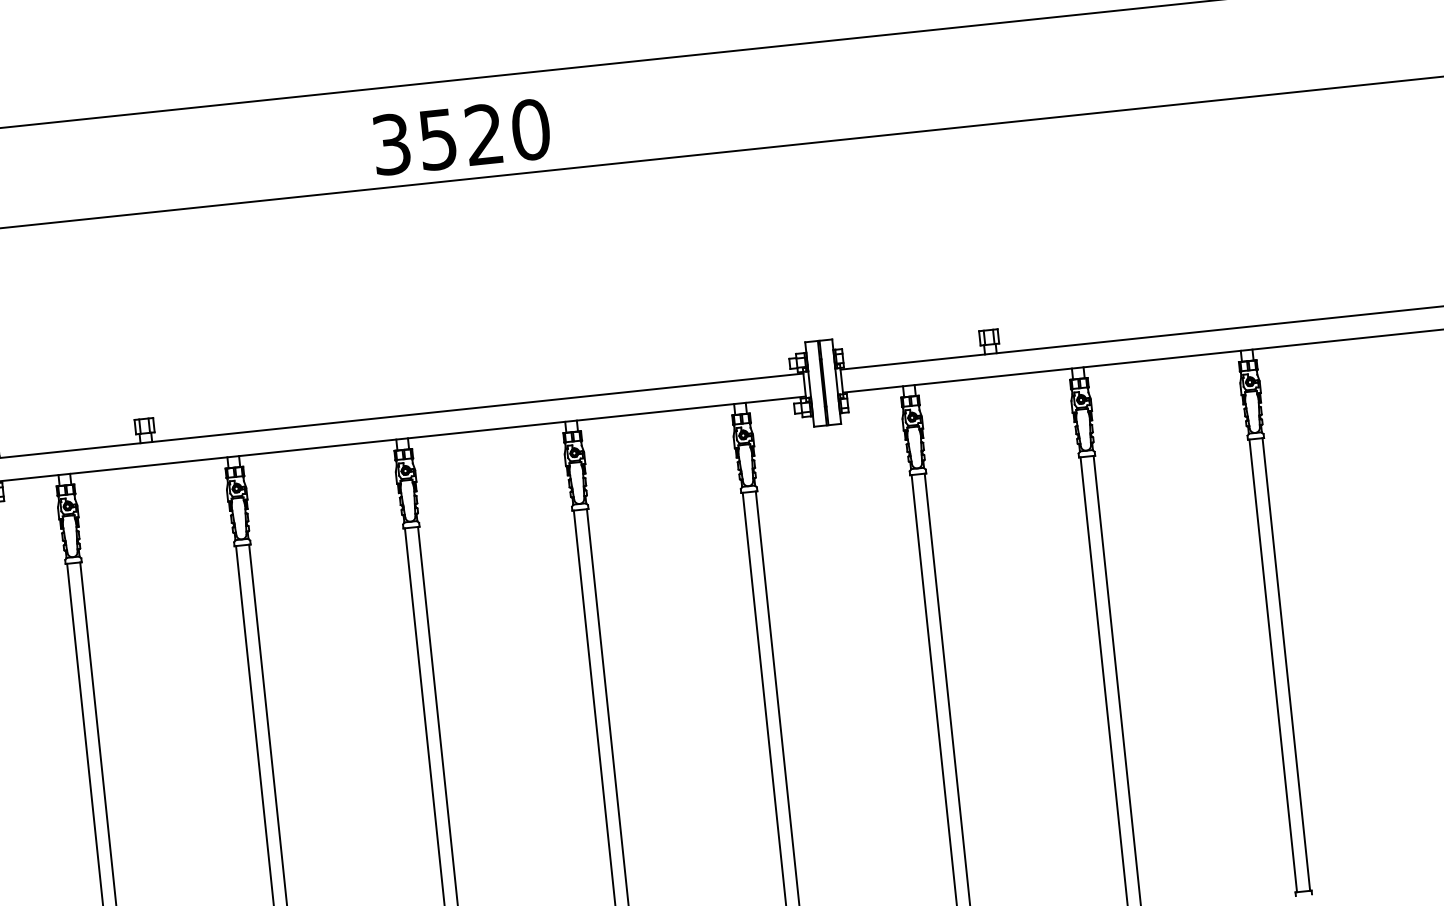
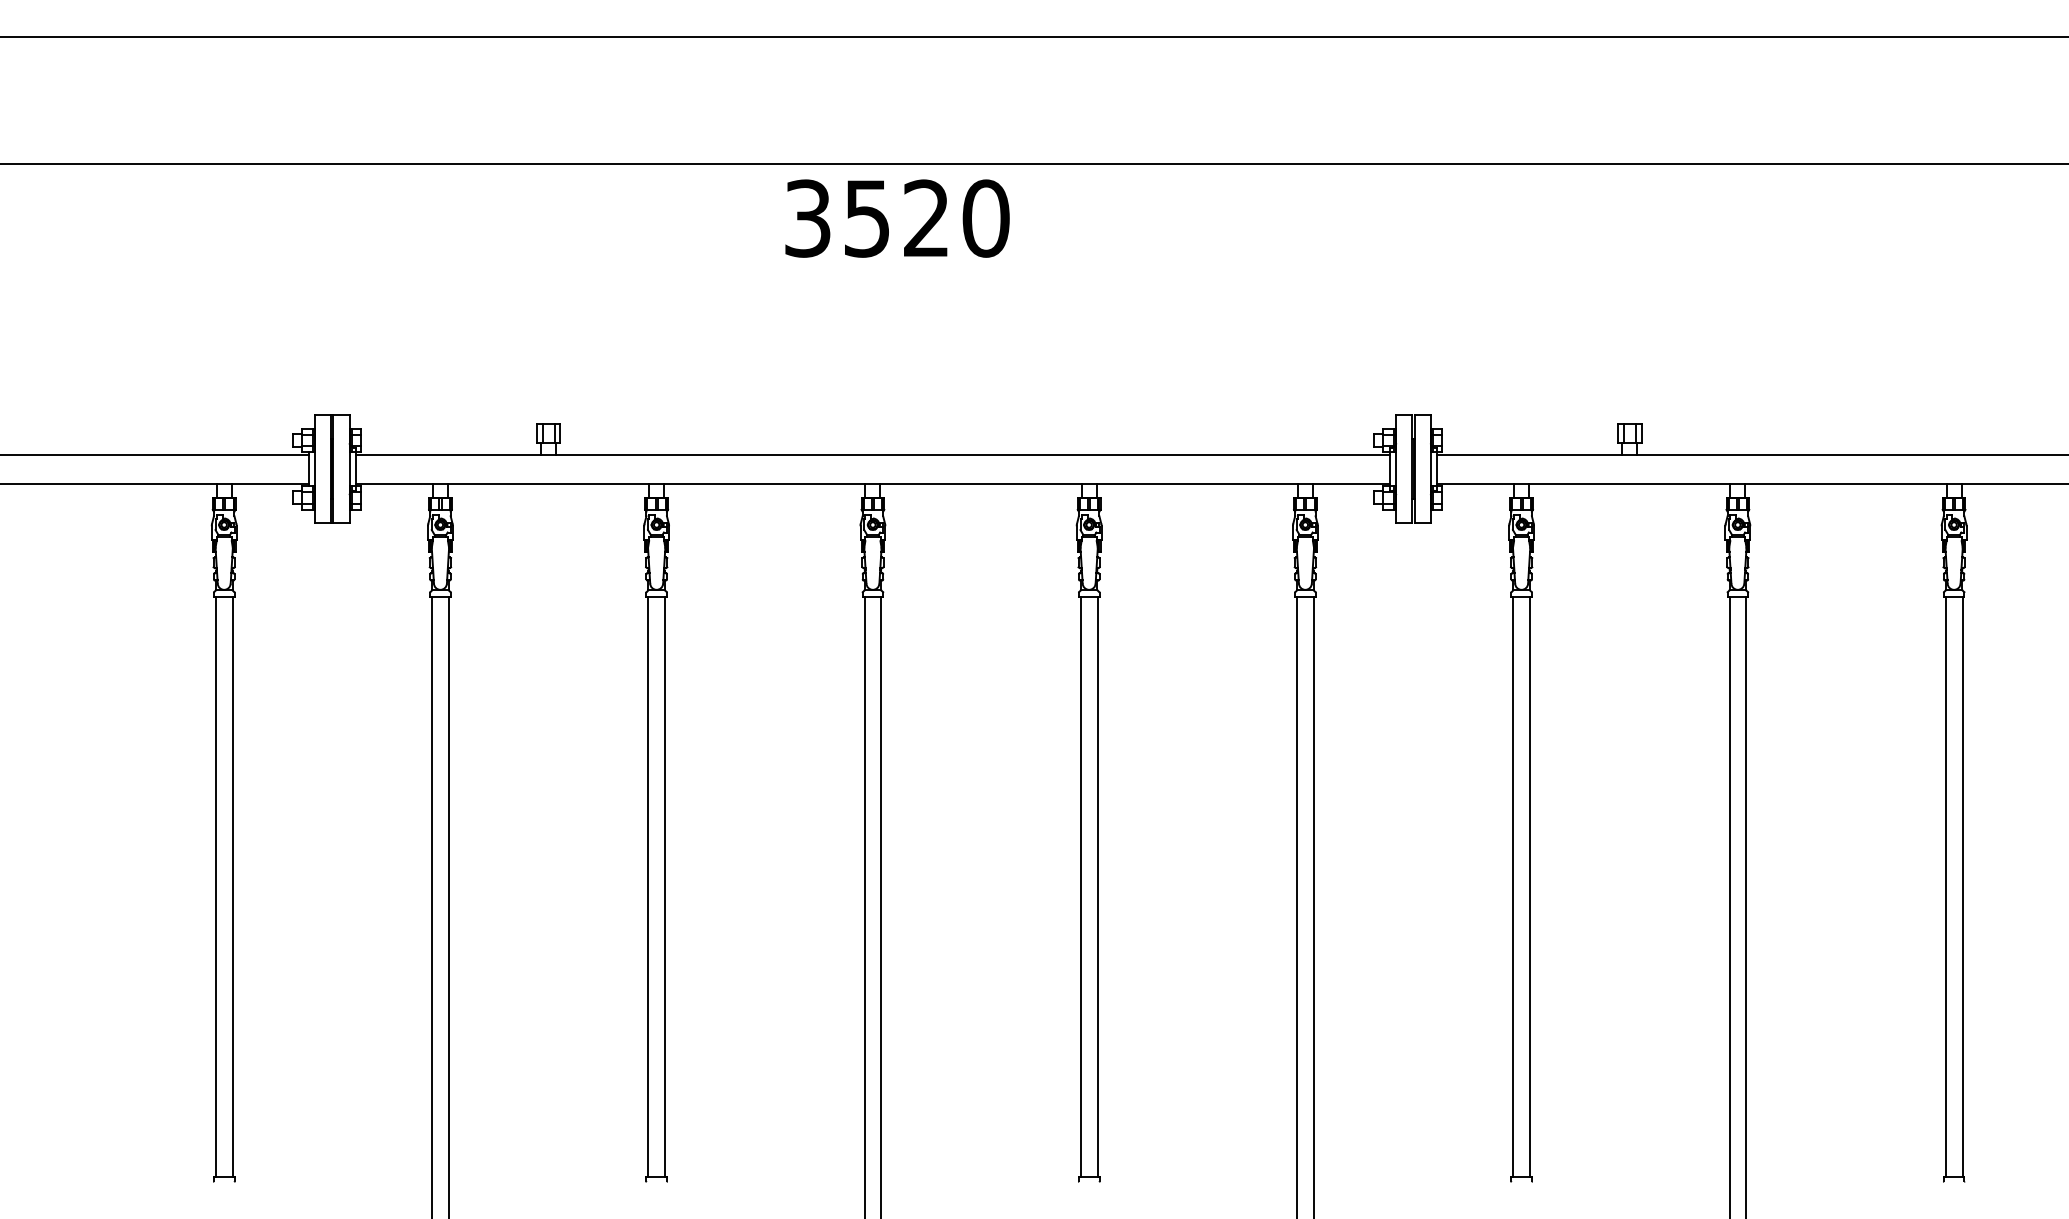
text: (461, 137) -> (897, 218), moved

